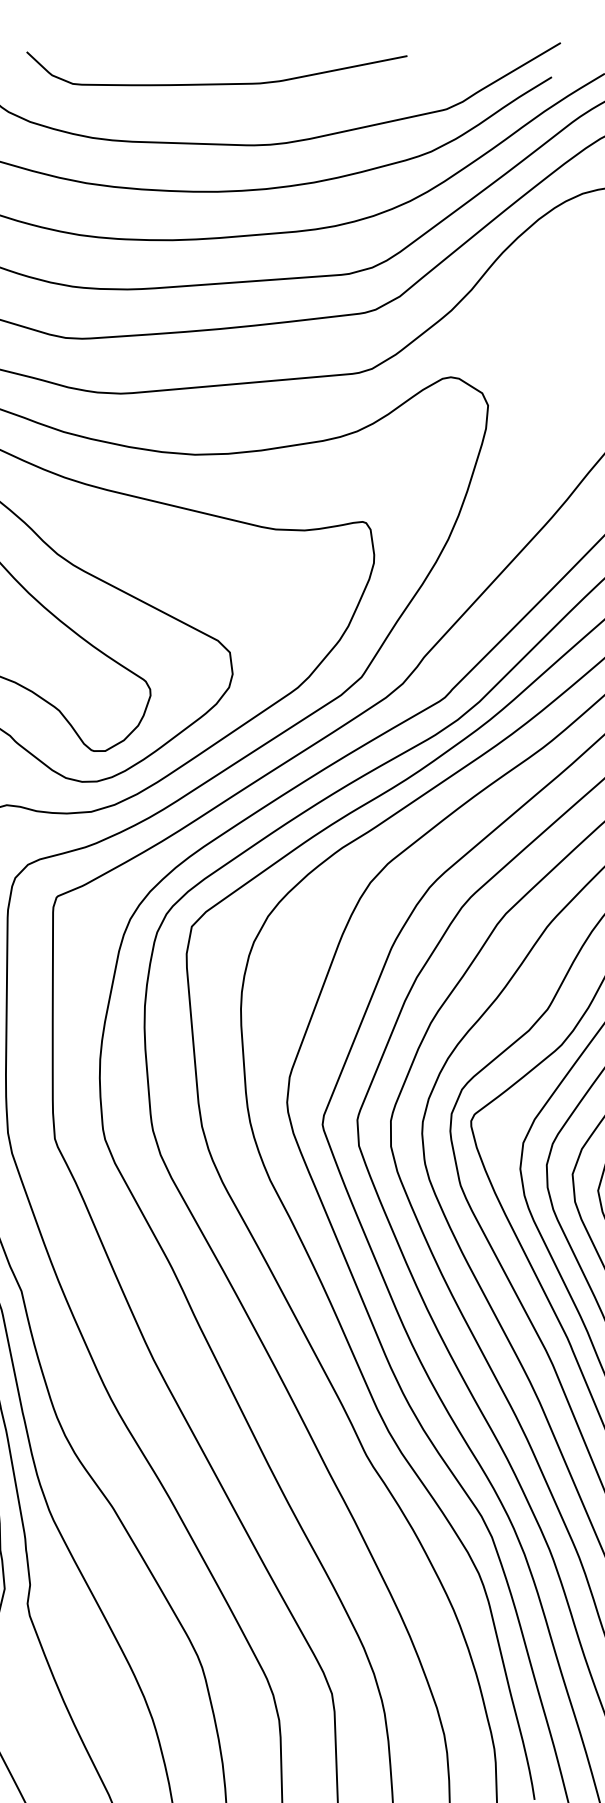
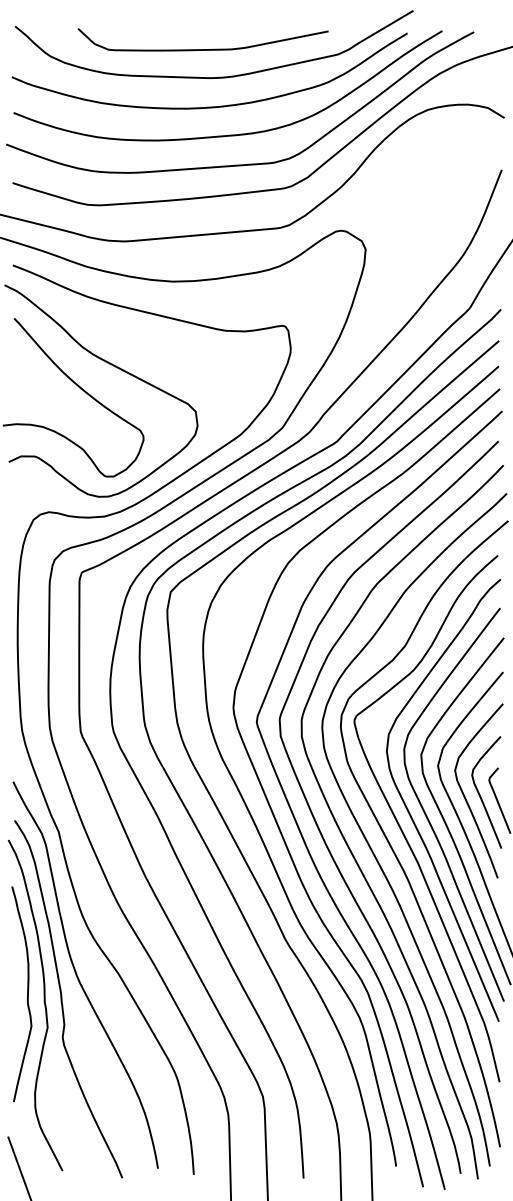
curve: (215, 83) -> (202, 49), moved

